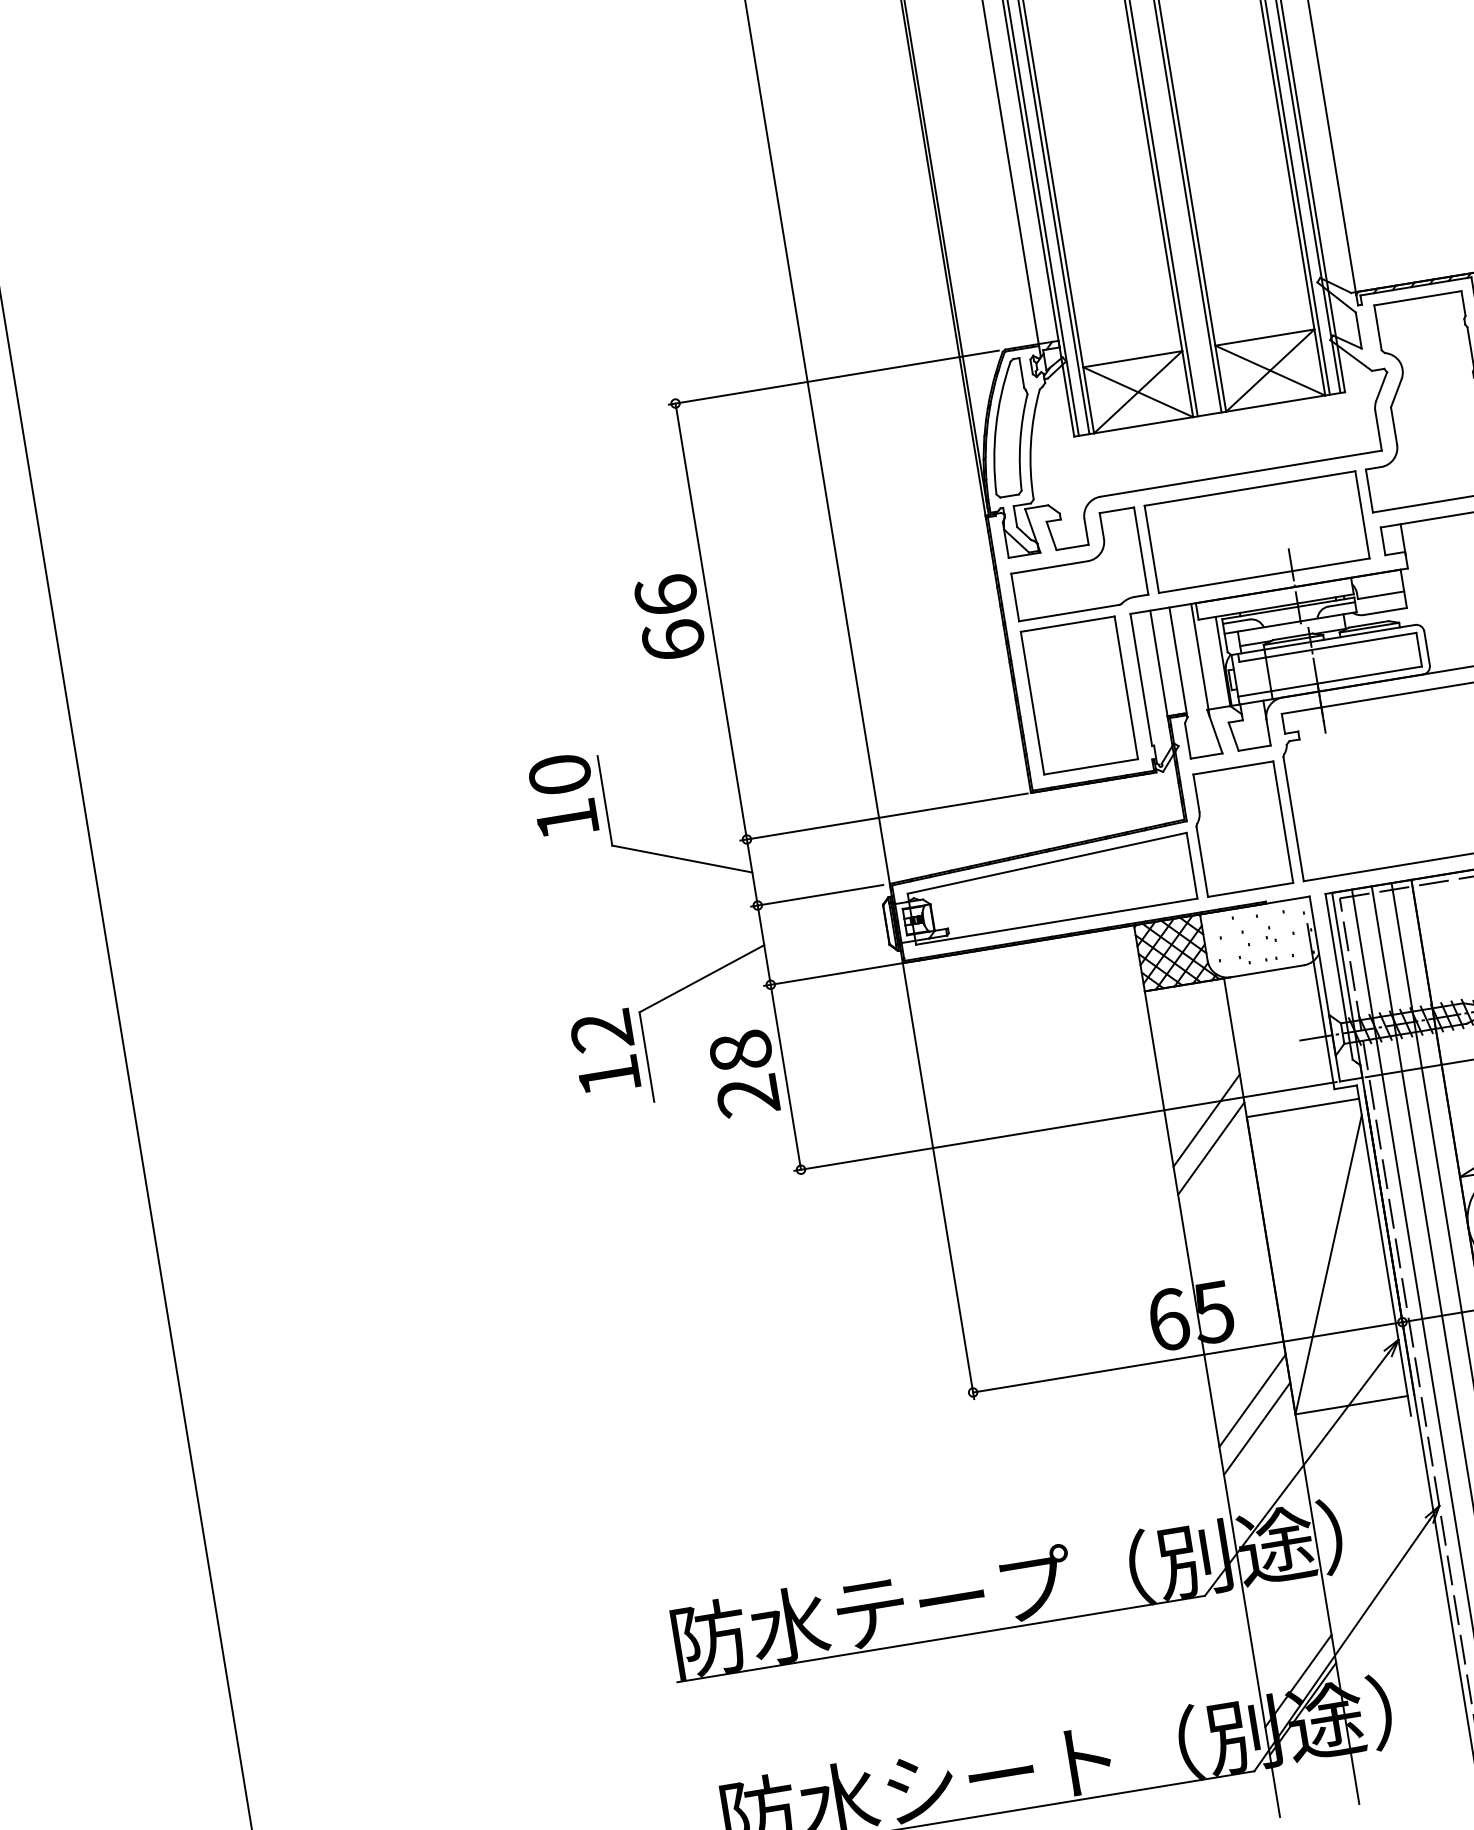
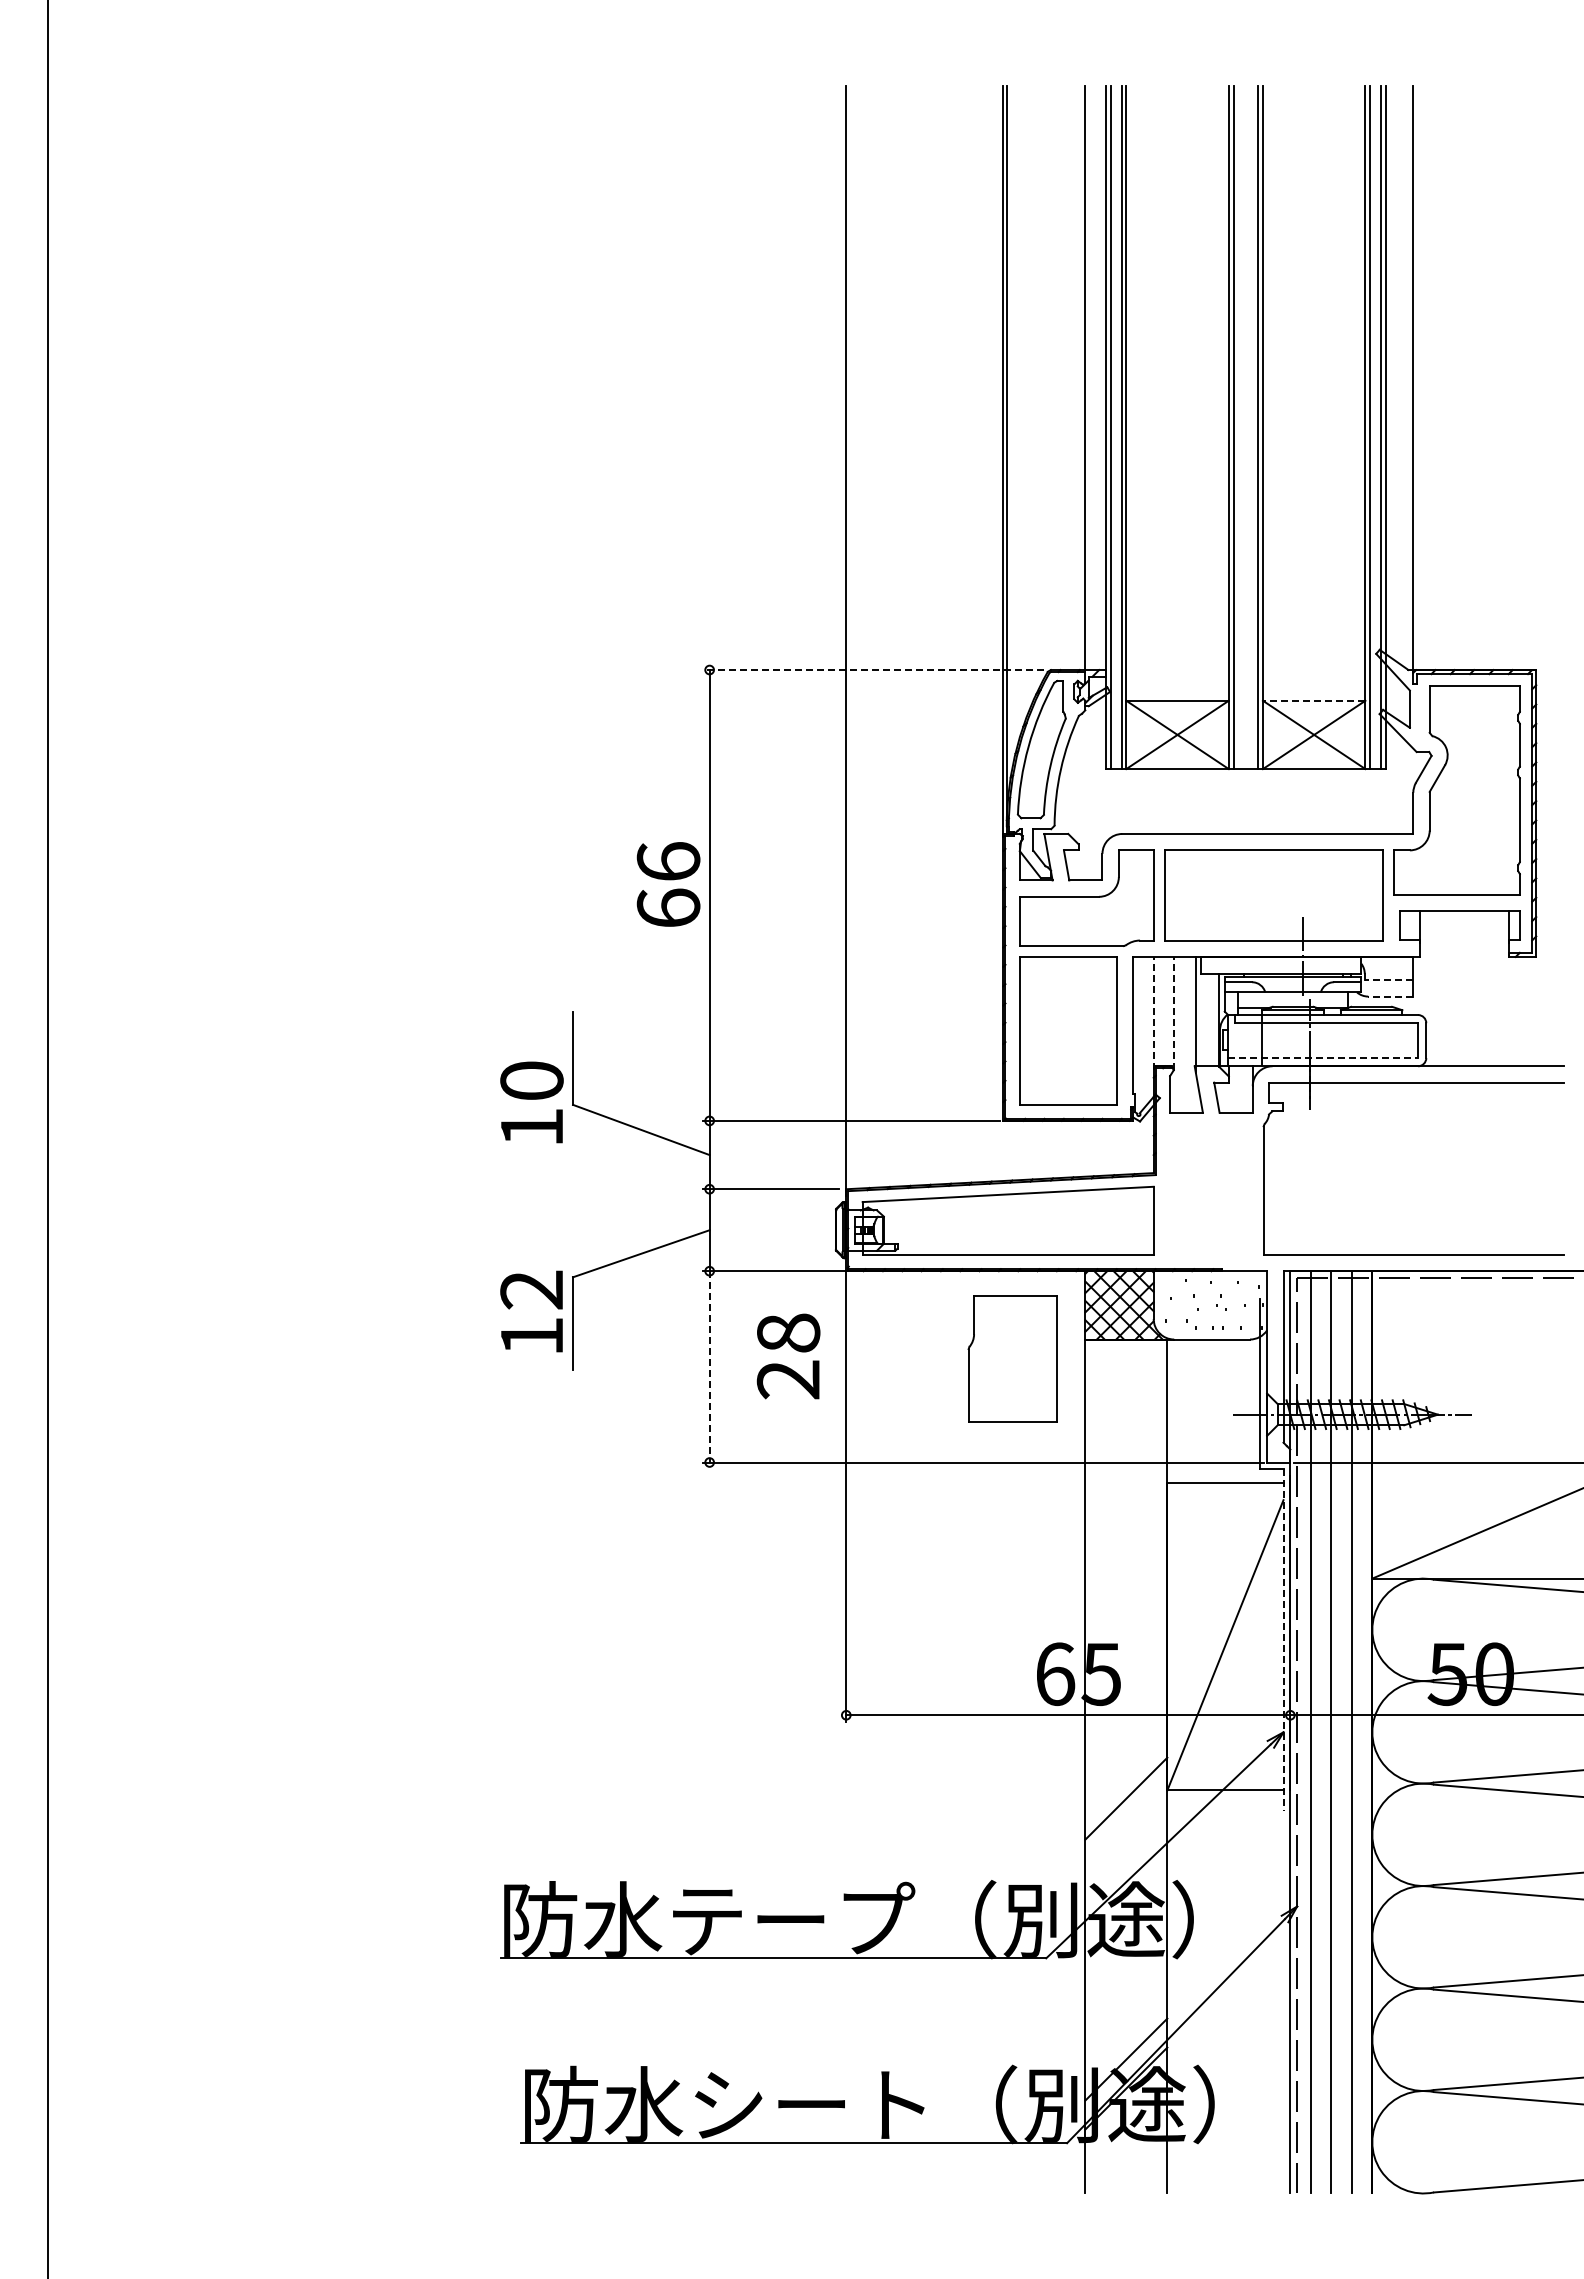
line: (1264, 337) -> (1313, 700), solid -> dashed
line: (834, 378) -> (873, 670), solid -> dashed
line: (1380, 595) -> (1388, 979), solid -> dashed
line: (1384, 611) -> (1389, 996), solid -> dashed
line: (1178, 661) -> (1173, 1012), solid -> dashed
line: (1158, 664) -> (1153, 1012), solid -> dashed
line: (1330, 681) -> (1323, 1058), solid -> dashed
text: (562, 795) -> (531, 1102), moved
part: (1240, 828) -> (1012, 1358), moved
text: (744, 1073) -> (788, 1356), moved
line: (785, 1076) -> (709, 1366), solid -> dashed
line: (1206, 1120) -> (1126, 1479), removed
line: (1211, 1148) -> (1126, 1508), removed
line: (1384, 1250) -> (1283, 1640), solid -> dashed
line: (1252, 1400) -> (1126, 1769), removed

